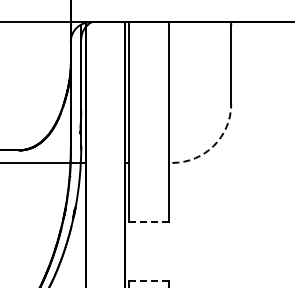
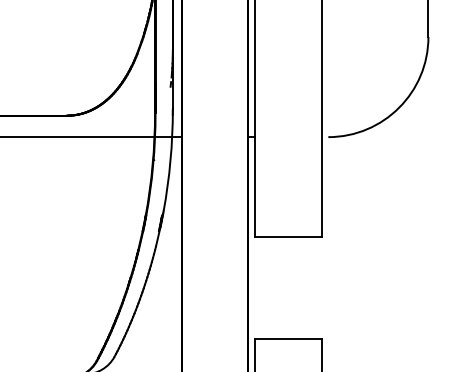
arc: (214, 145) -> (399, 107), dashed -> solid
line: (148, 221) -> (287, 236), dashed -> solid
line: (148, 281) -> (287, 339), dashed -> solid

